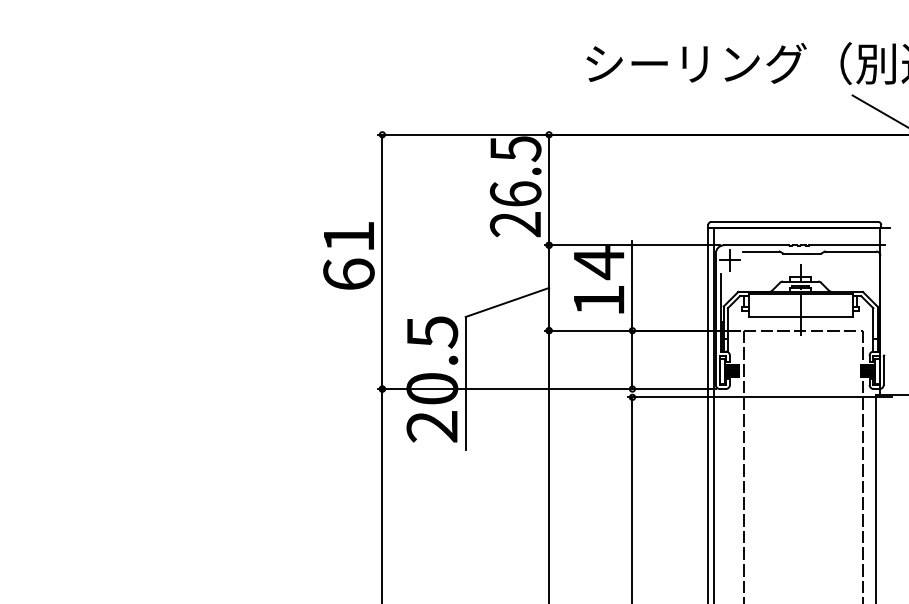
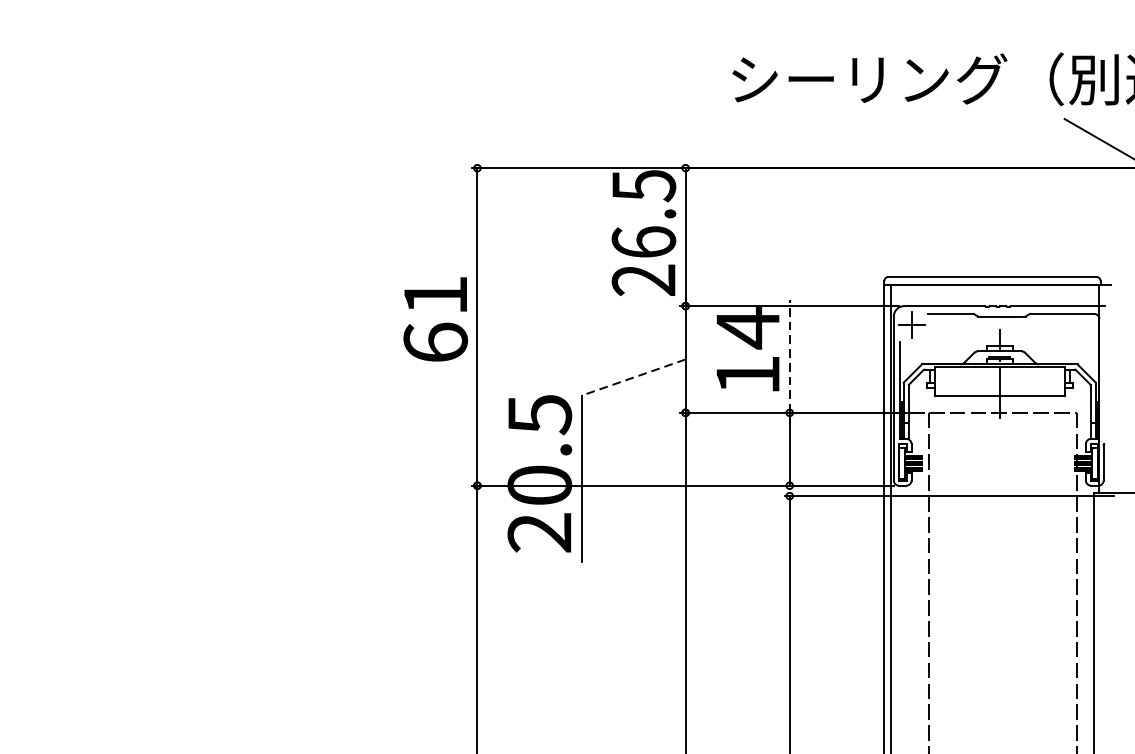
line: (632, 285) -> (789, 356), solid -> dashed
line: (506, 302) -> (632, 377), solid -> dashed

